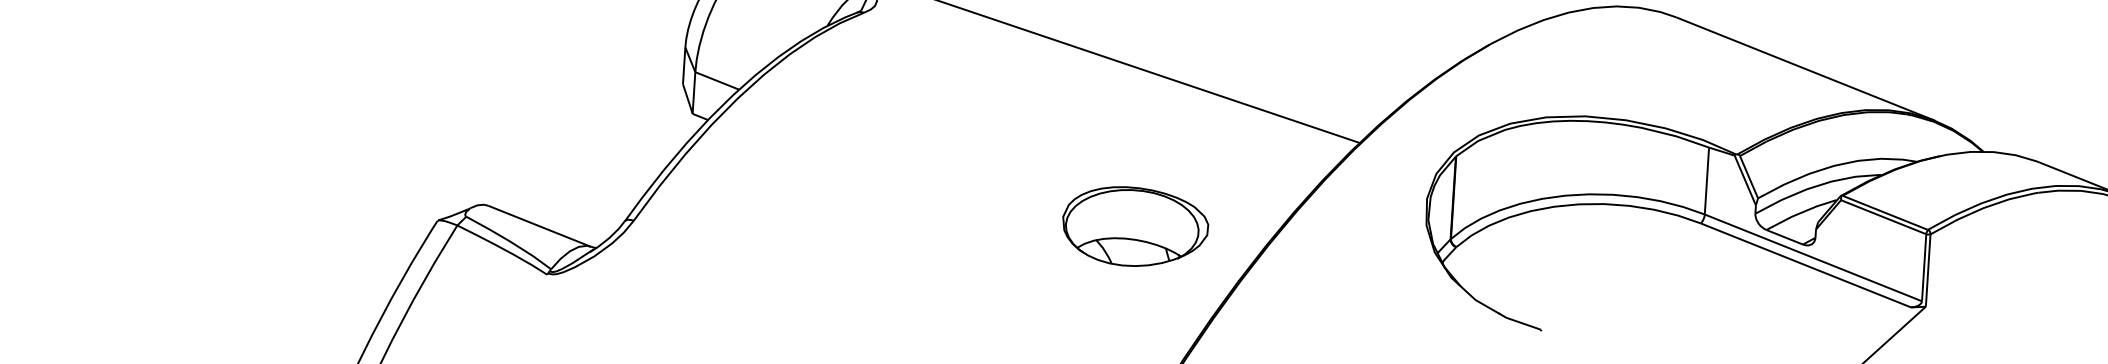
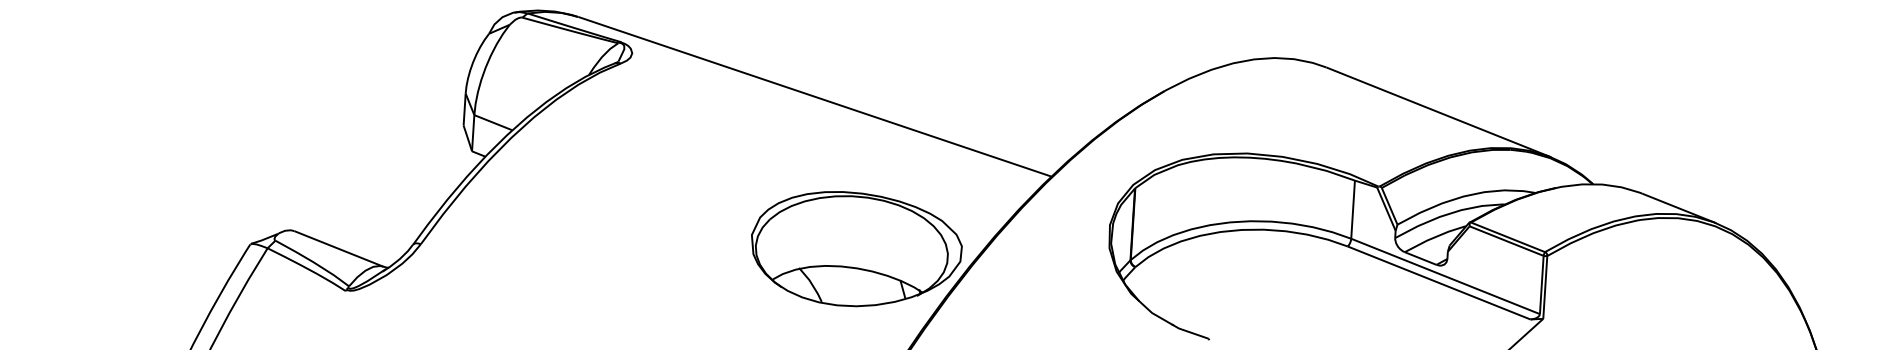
part: (1135, 226) -> (856, 249), size x1.67

